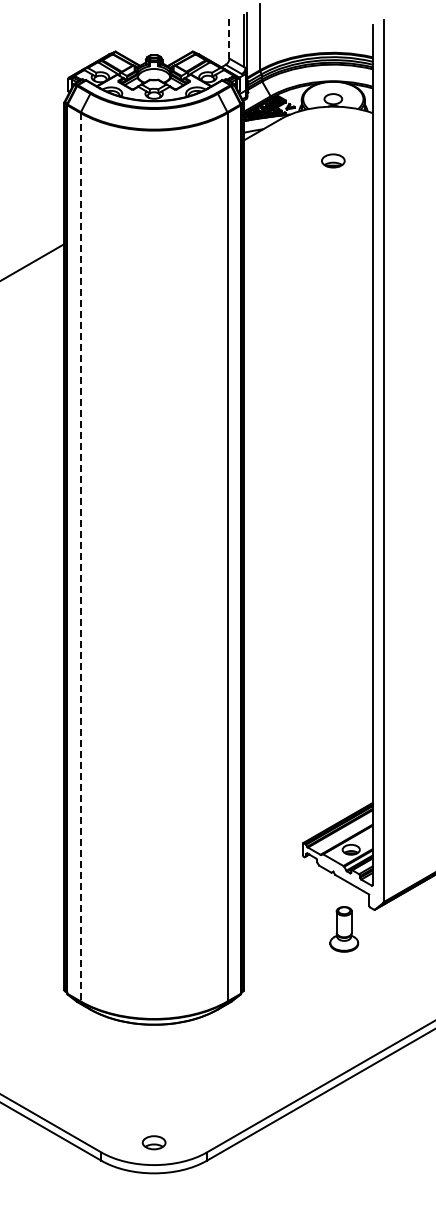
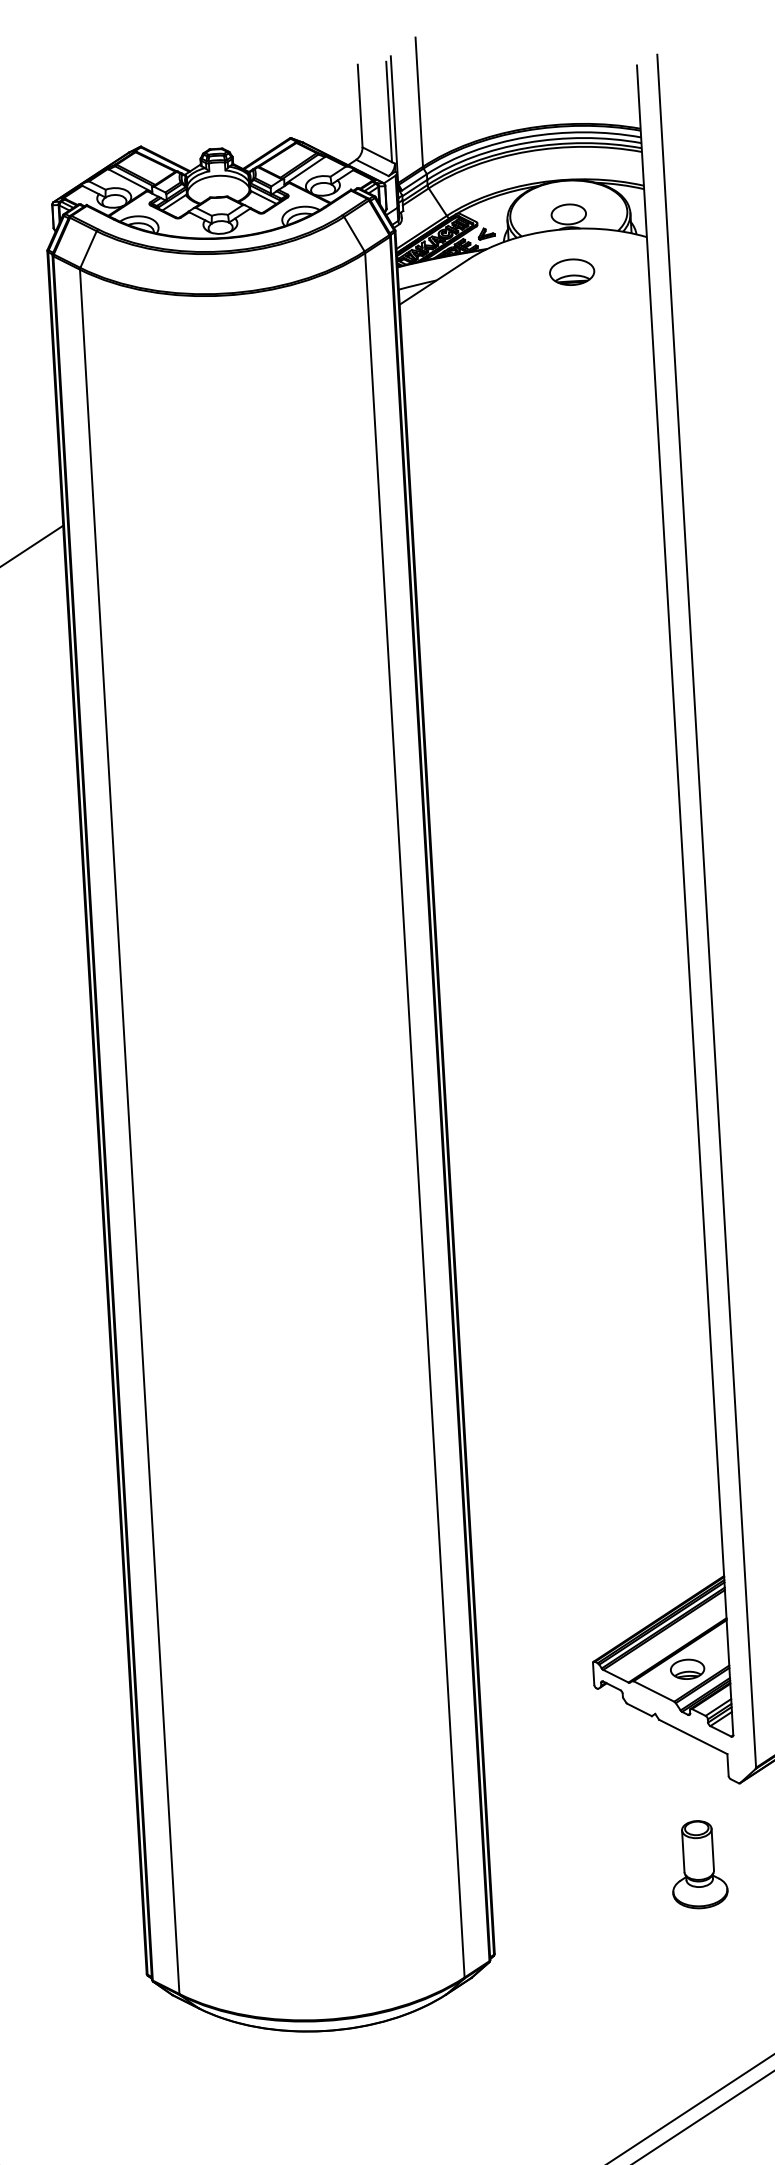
line: (229, 36) -> (360, 104), dashed -> solid
part: (333, 160) -> (572, 271), moved
line: (80, 557) -> (129, 1132), dashed -> solid
part: (344, 929) -> (699, 1864), moved

